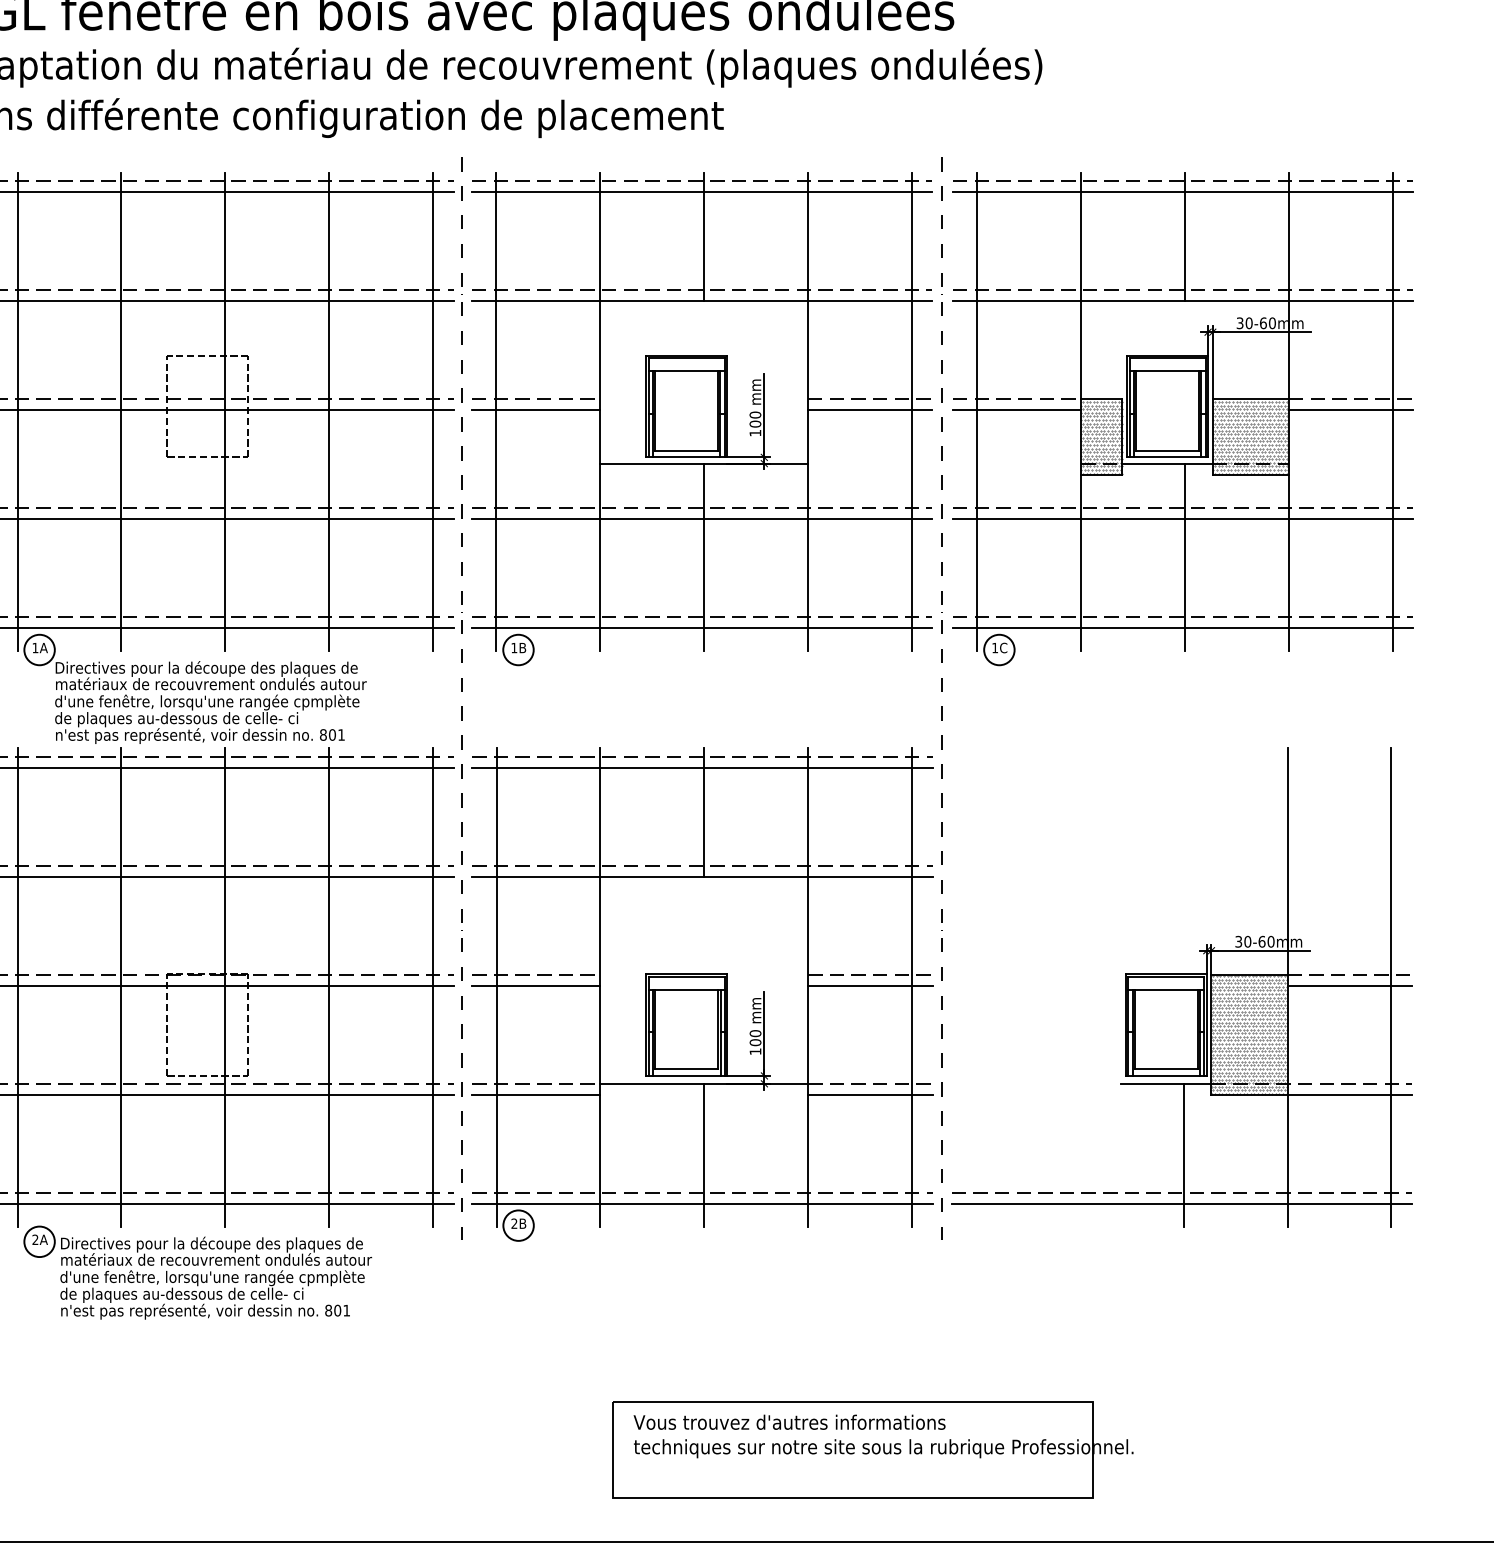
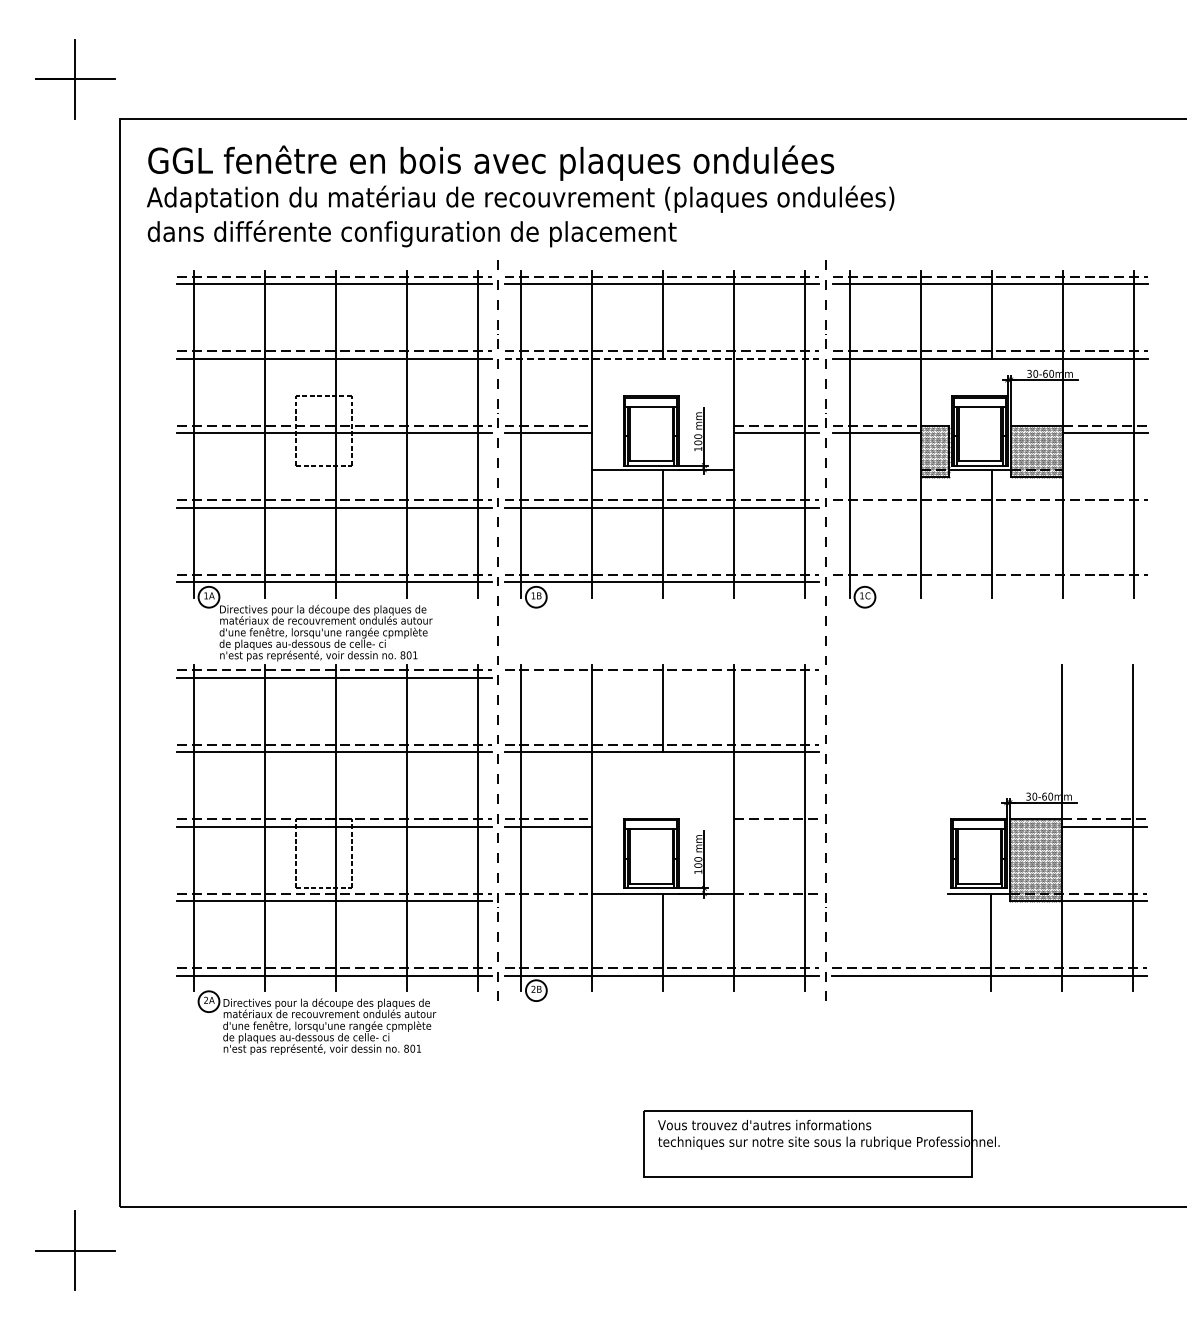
line: (703, 300) -> (662, 358), solid -> dashed
line: (1183, 518) -> (990, 507), removed
line: (1183, 628) -> (990, 582), removed
line: (701, 767) -> (661, 677), removed
line: (869, 985) -> (776, 826), removed
line: (536, 1095) -> (548, 901), removed
line: (869, 1095) -> (776, 901), removed
part: (872, 1449) -> (821, 1143), moved

